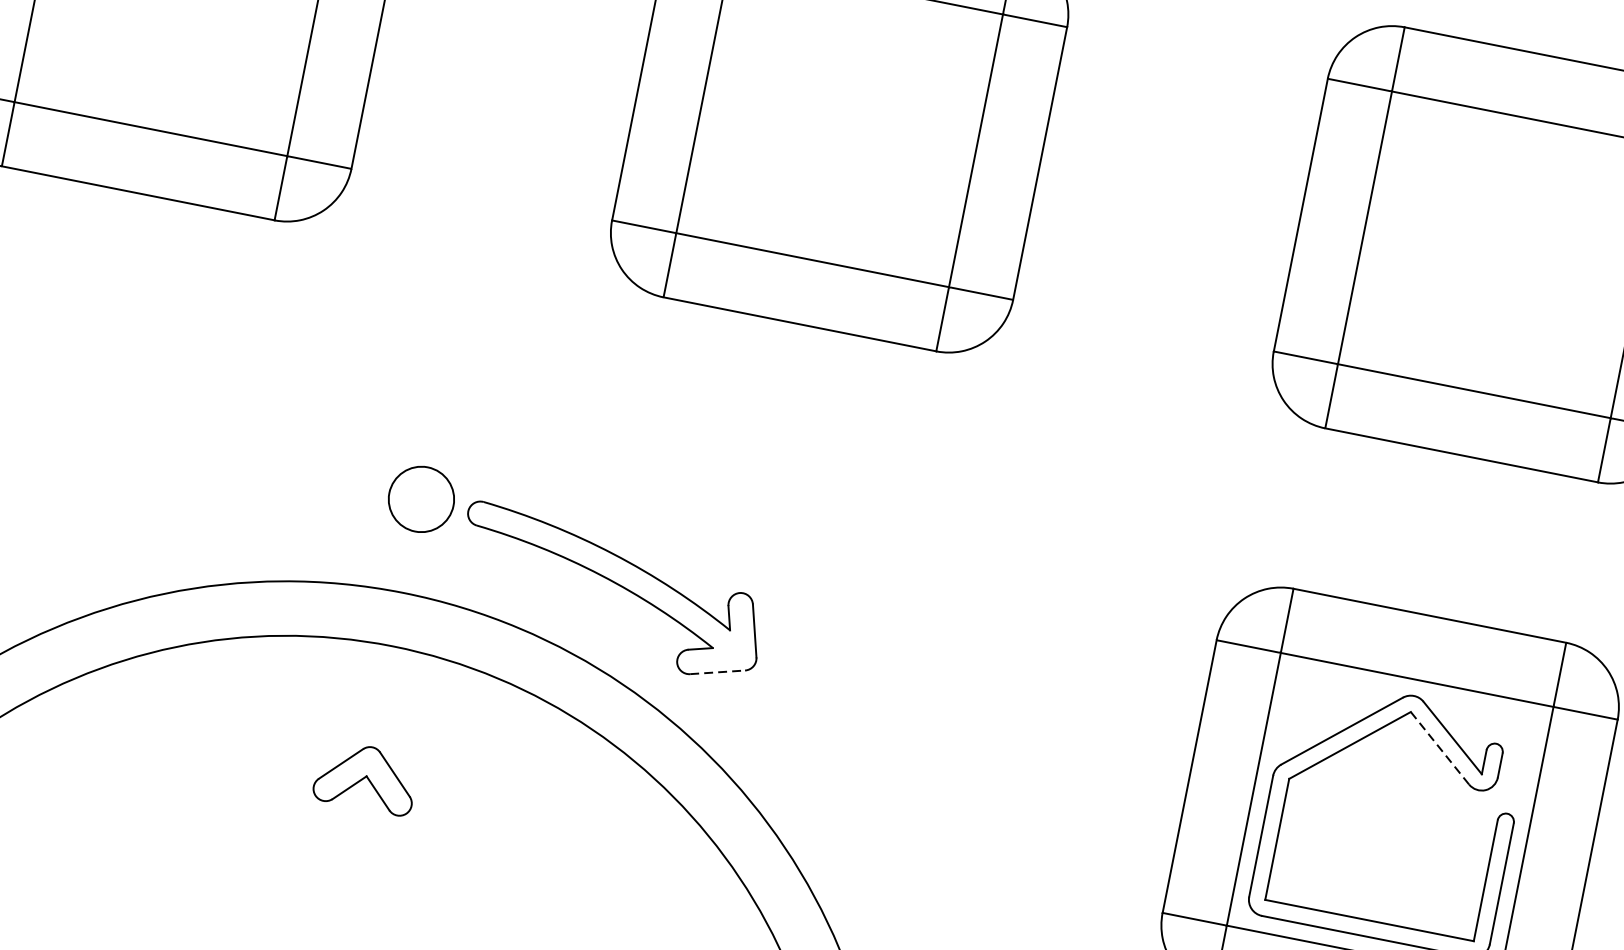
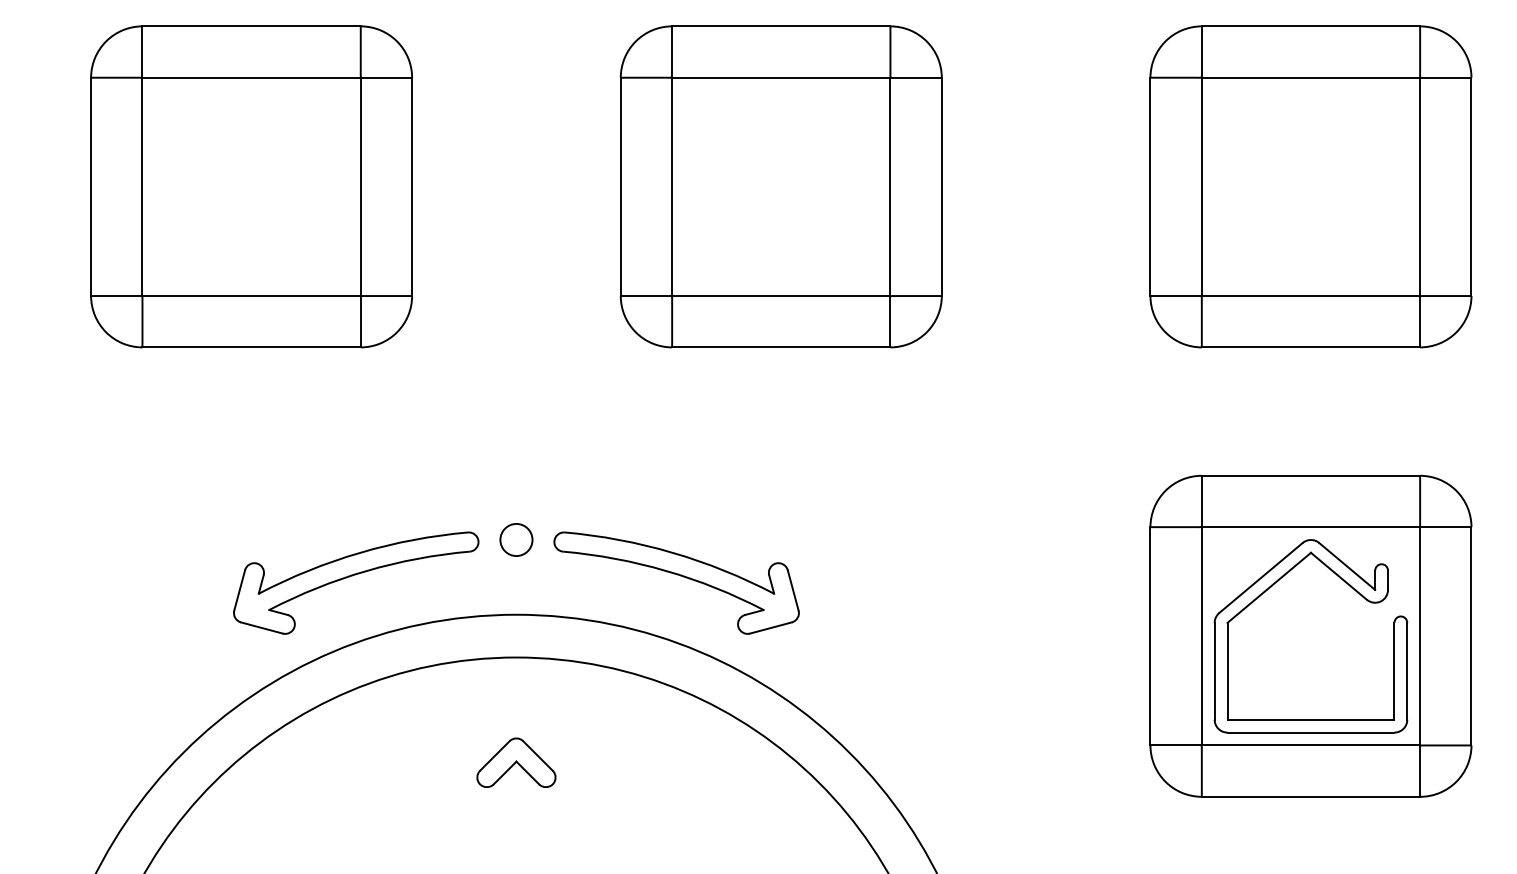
circle: (421, 498) -> (516, 539), size x0.62
part: (211, 503) -> (355, 575), added
line: (716, 672) -> (770, 628), dashed -> solid
line: (1439, 748) -> (1338, 576), dashed -> solid

